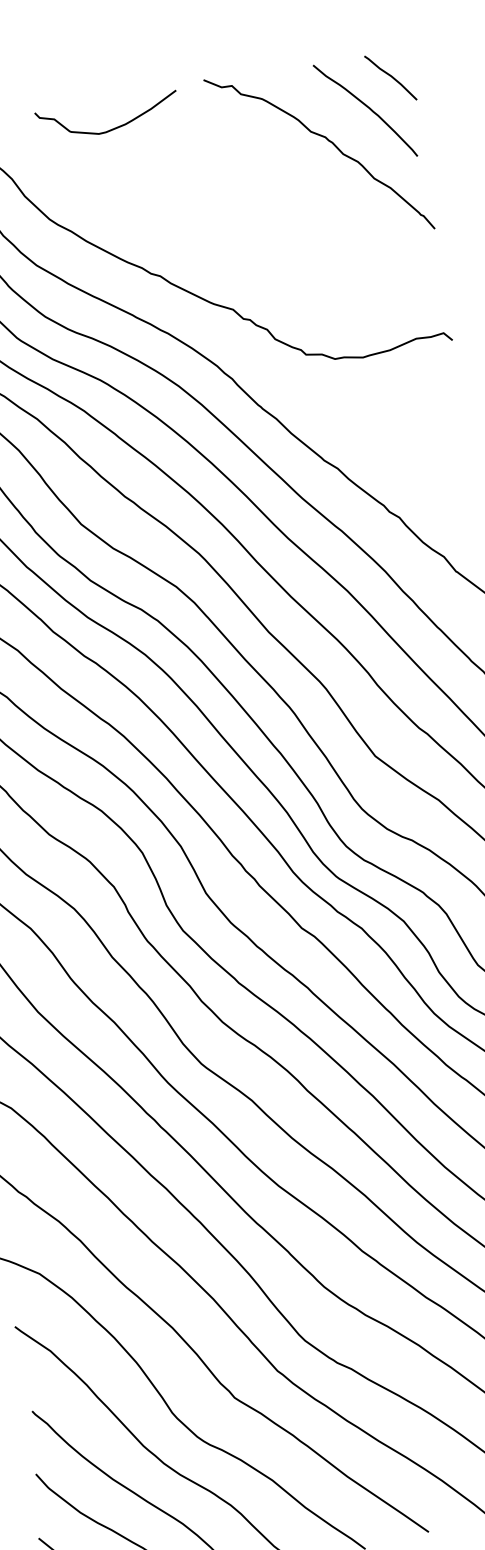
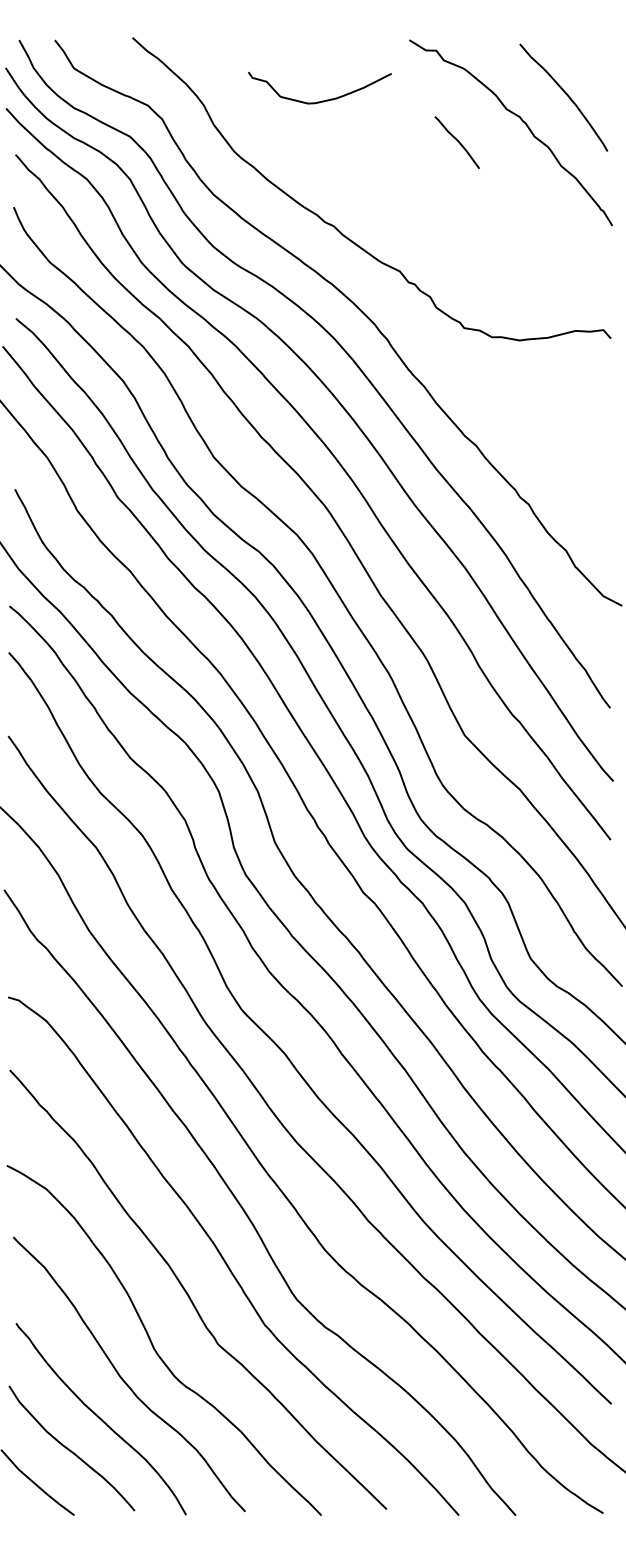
curve: (390, 76) -> (457, 141), moved
curve: (111, 128) -> (321, 100), moved

